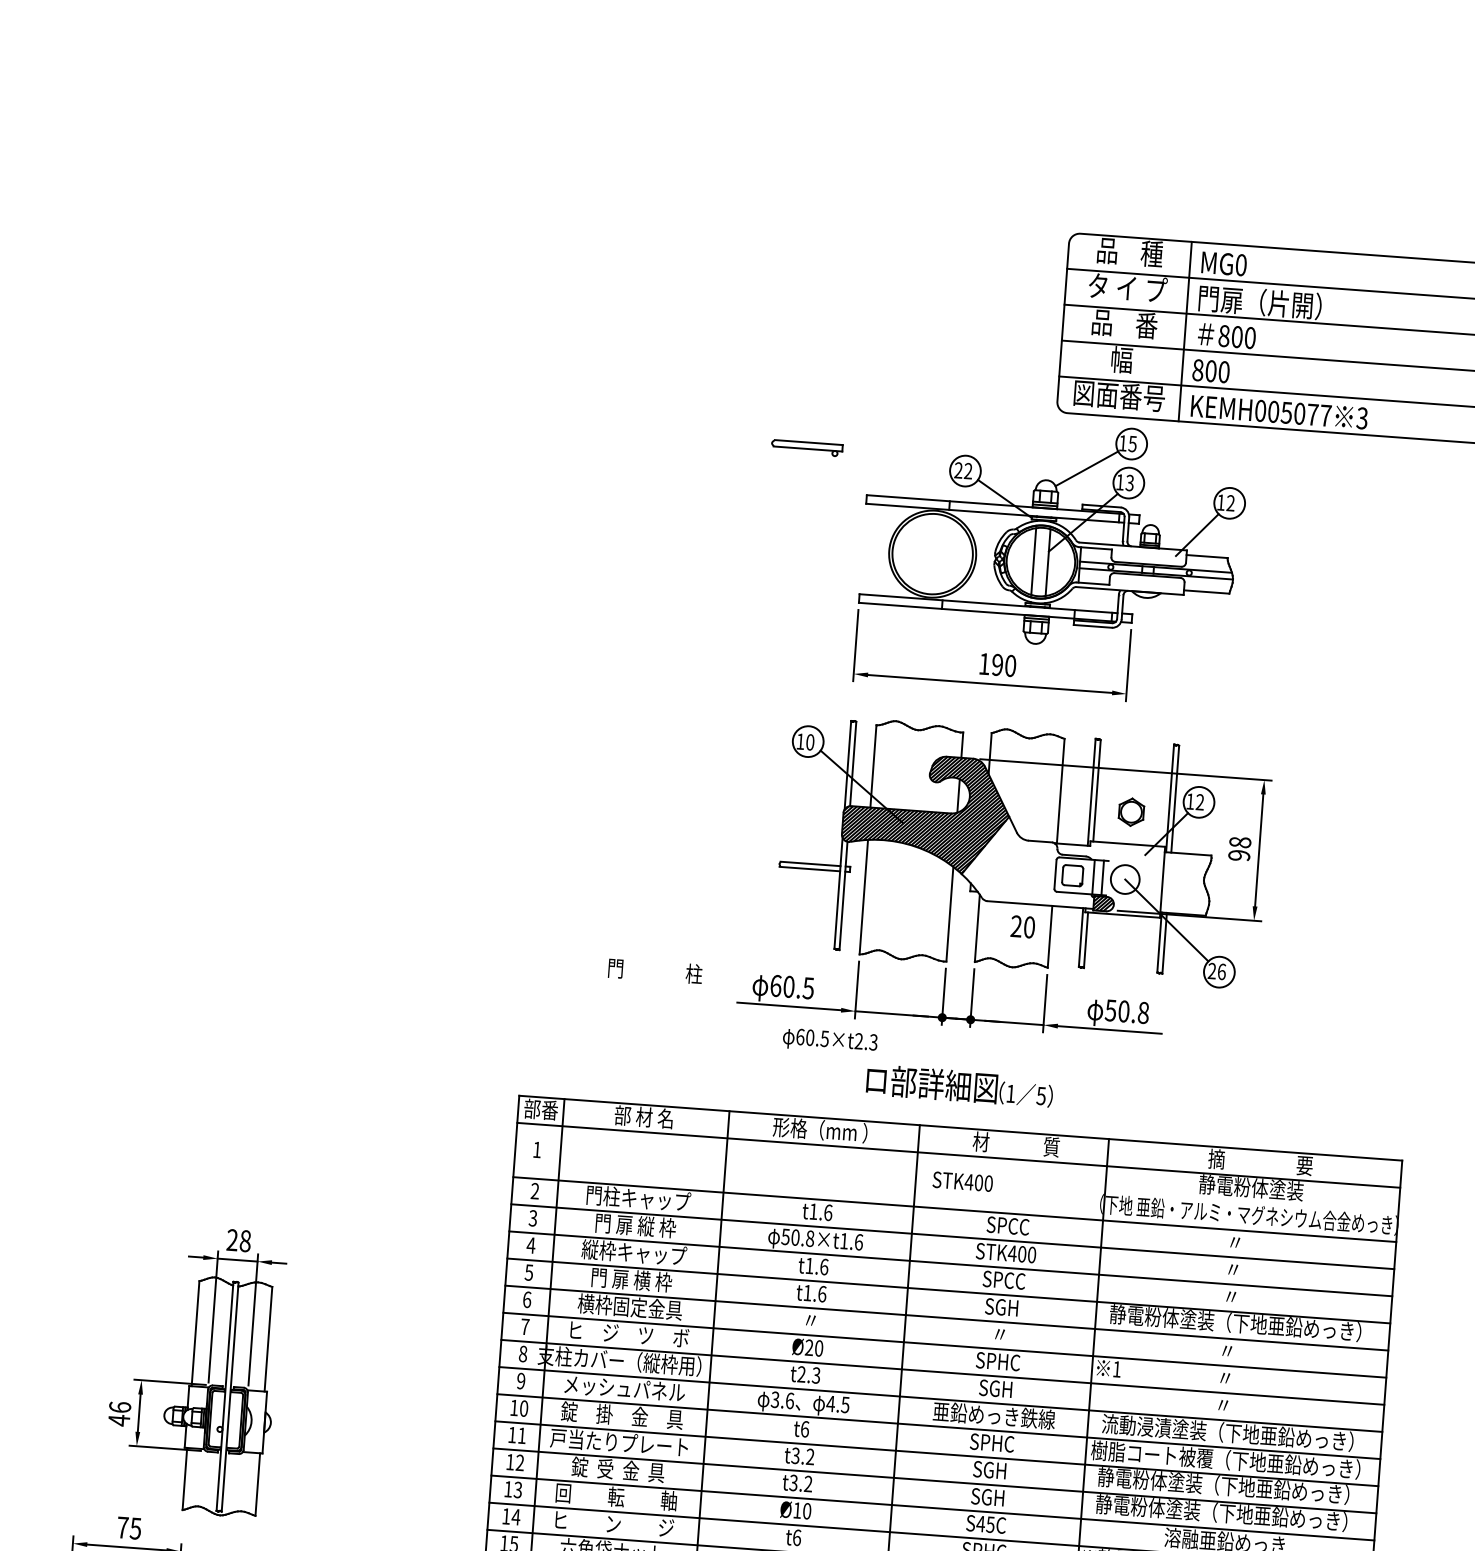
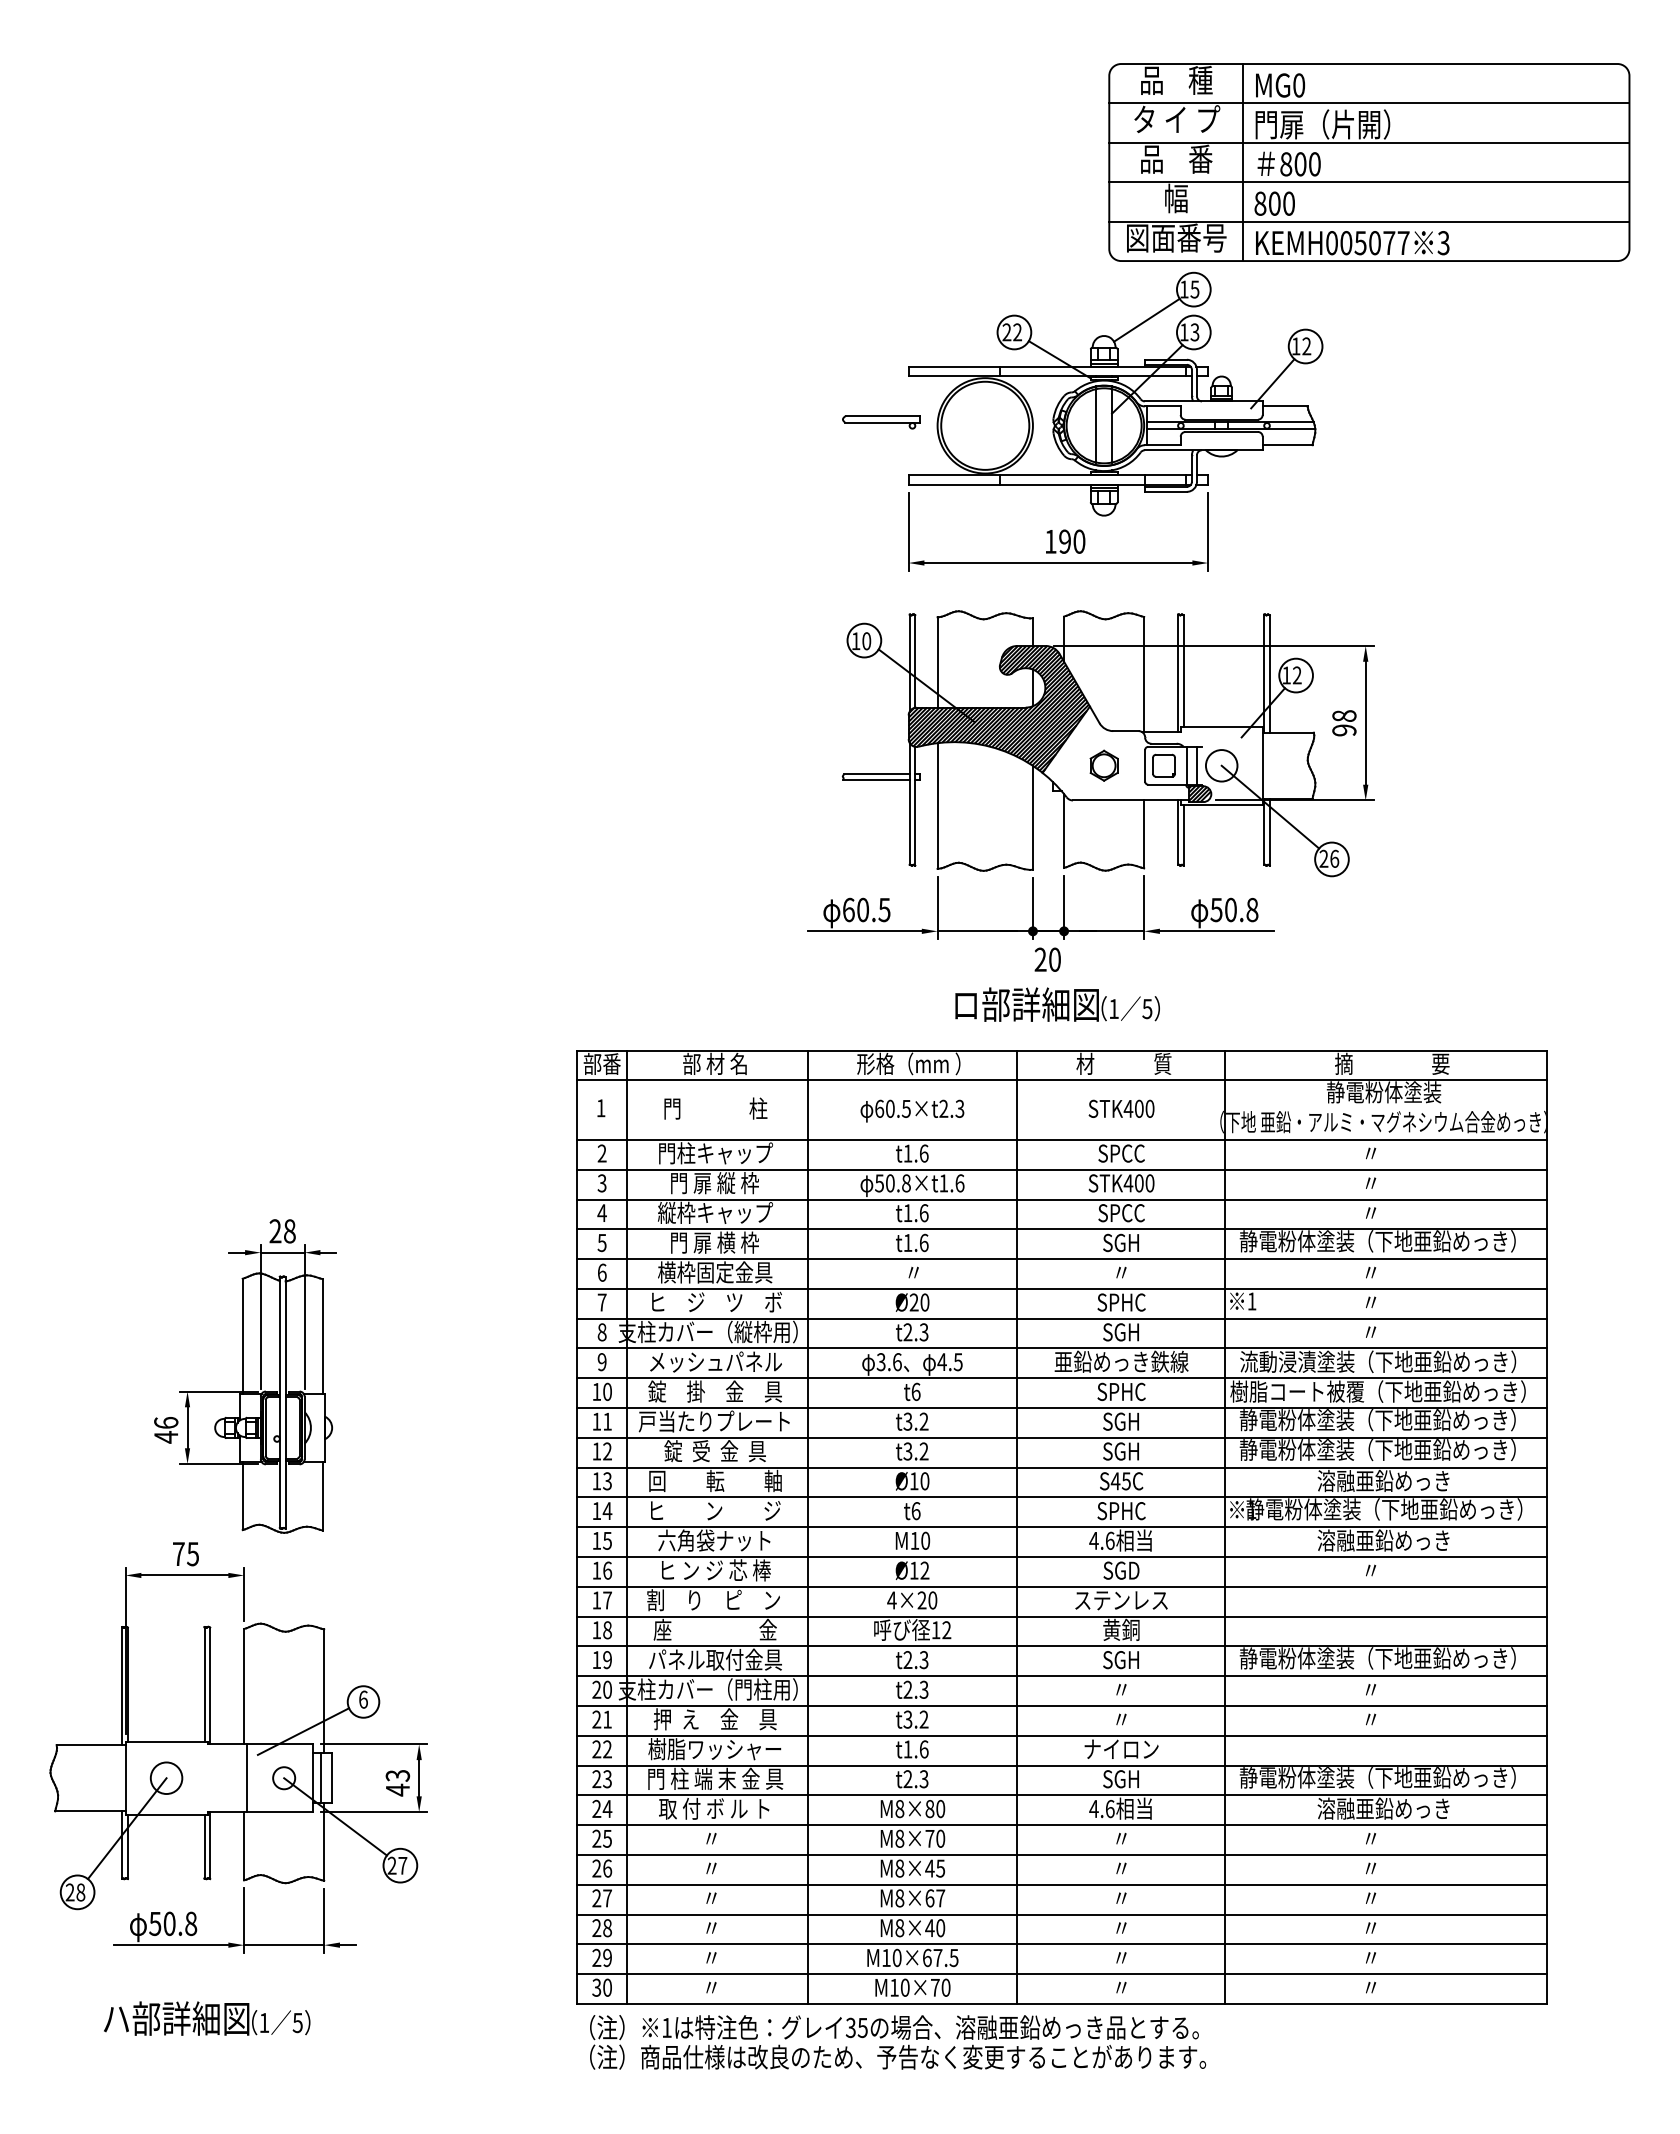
part: (806, 448) -> (881, 422), moved
part: (1130, 811) -> (1103, 765), moved
text: (1022, 926) -> (1047, 959), moved
text: (655, 971) -> (715, 1108), moved
text: (830, 1040) -> (912, 1110), moved
text: (962, 1181) -> (1121, 1108), moved

